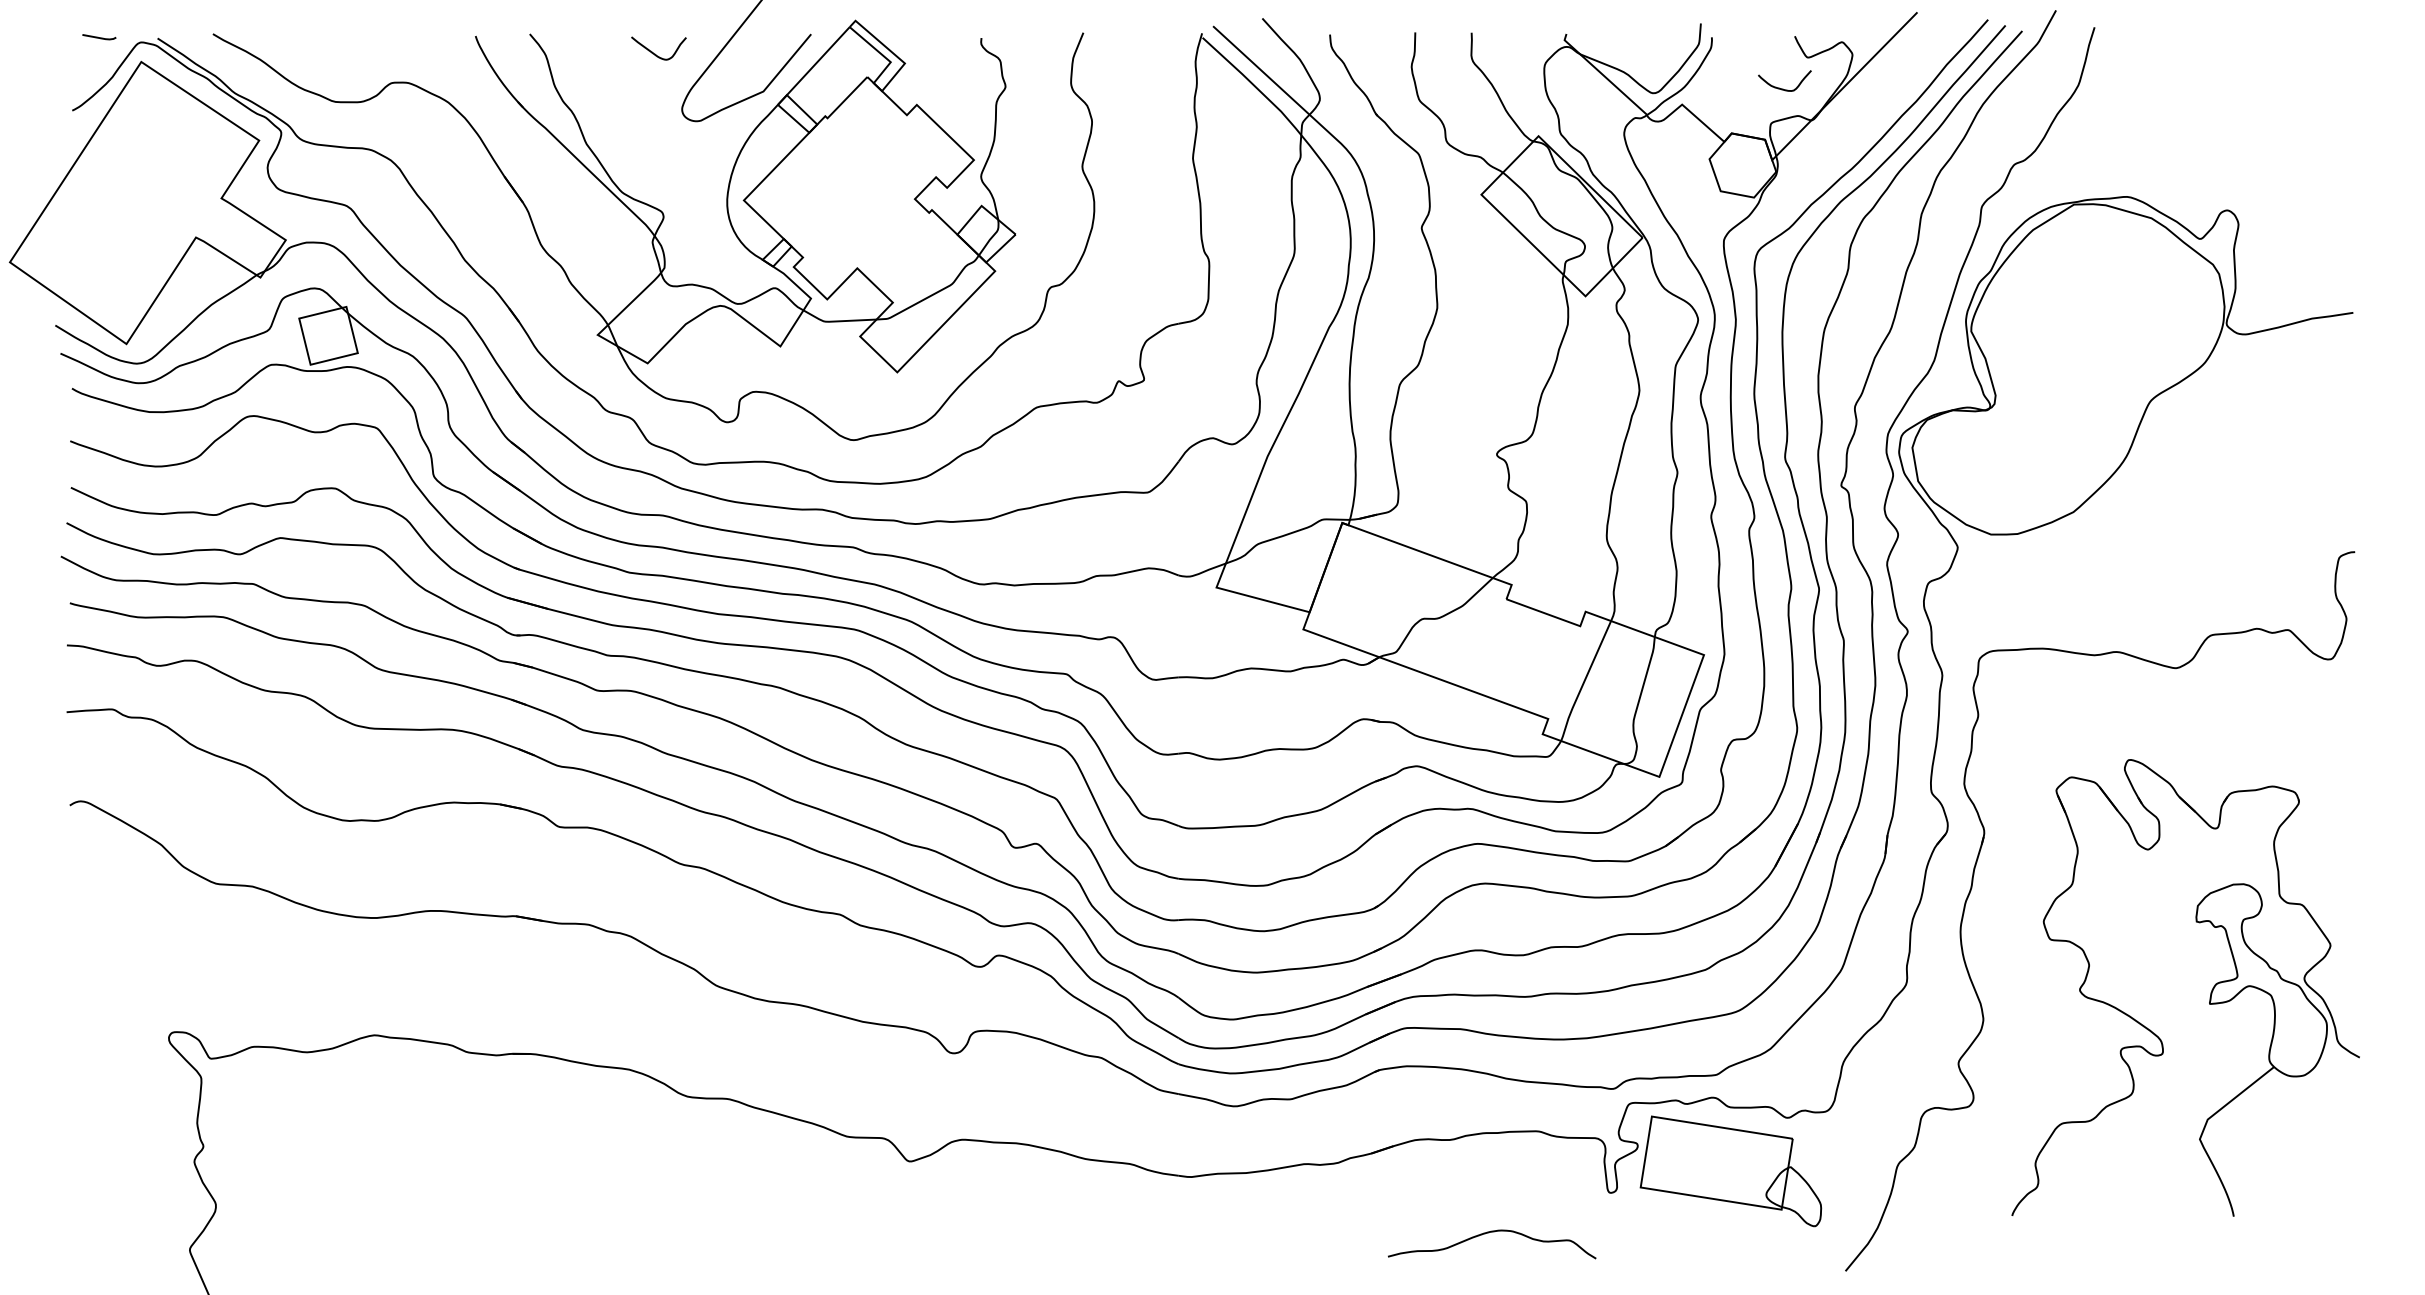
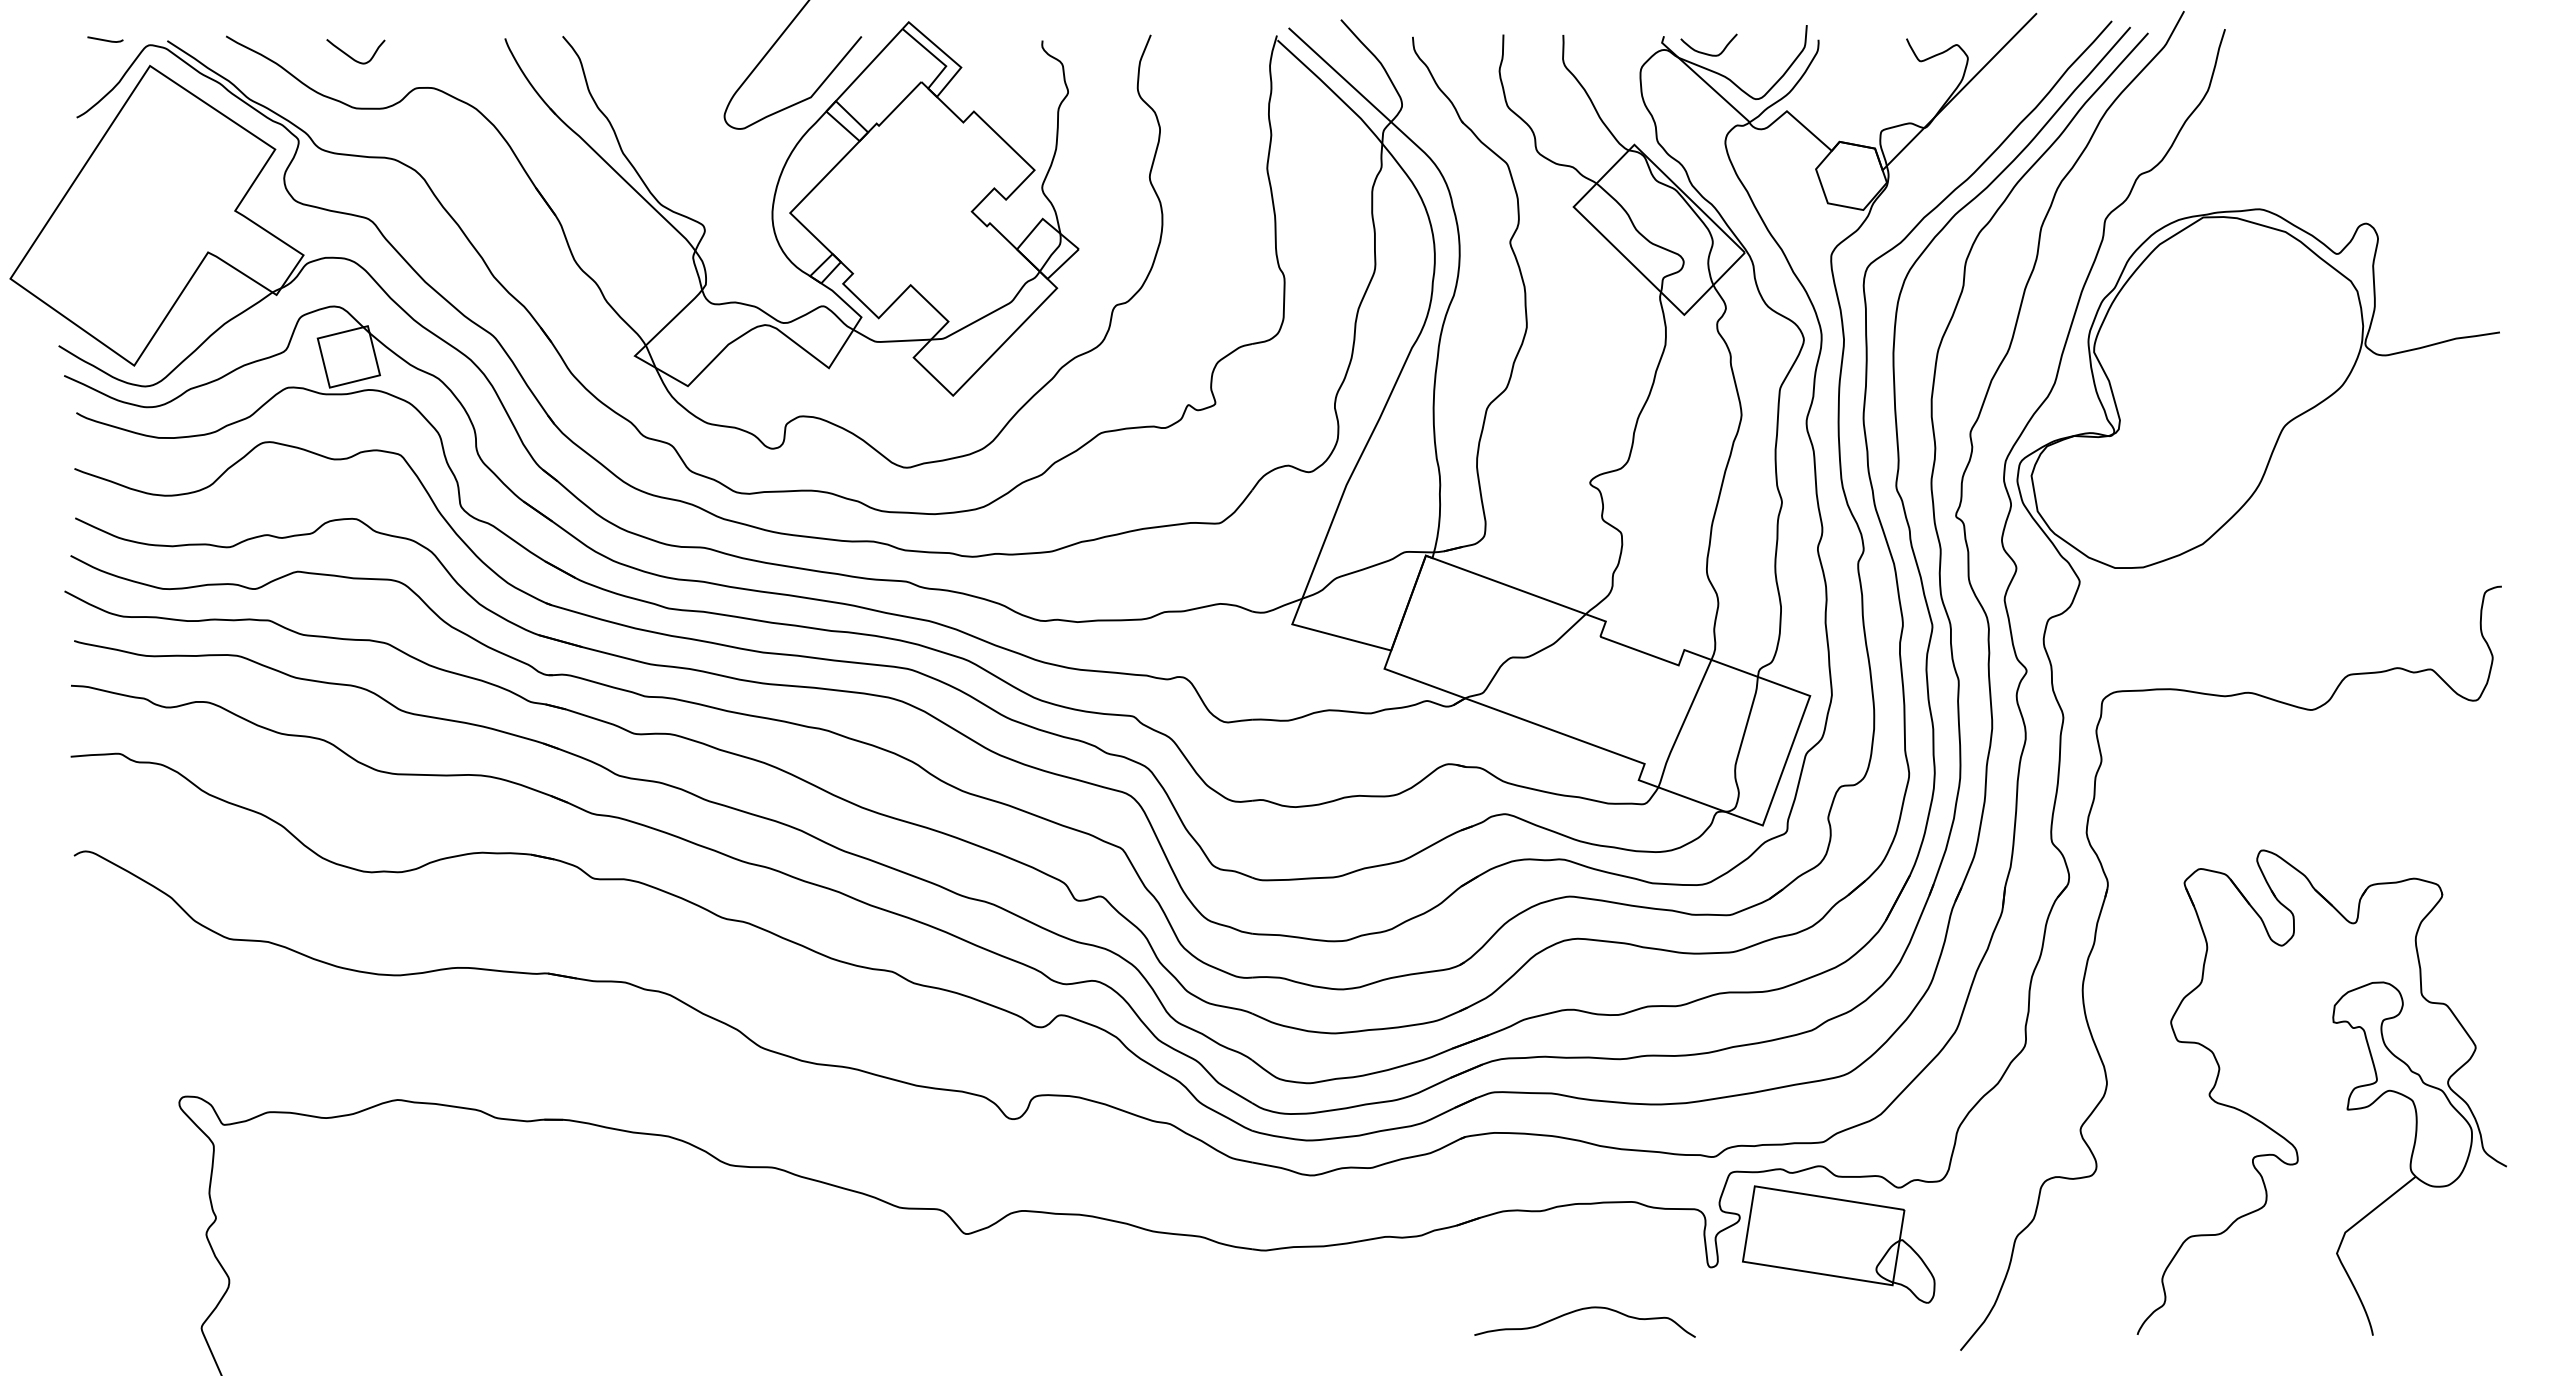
curve: (654, 53) -> (351, 56), moved
curve: (1780, 87) -> (1704, 52), moved
part: (2209, 995) -> (2347, 1100), moved

